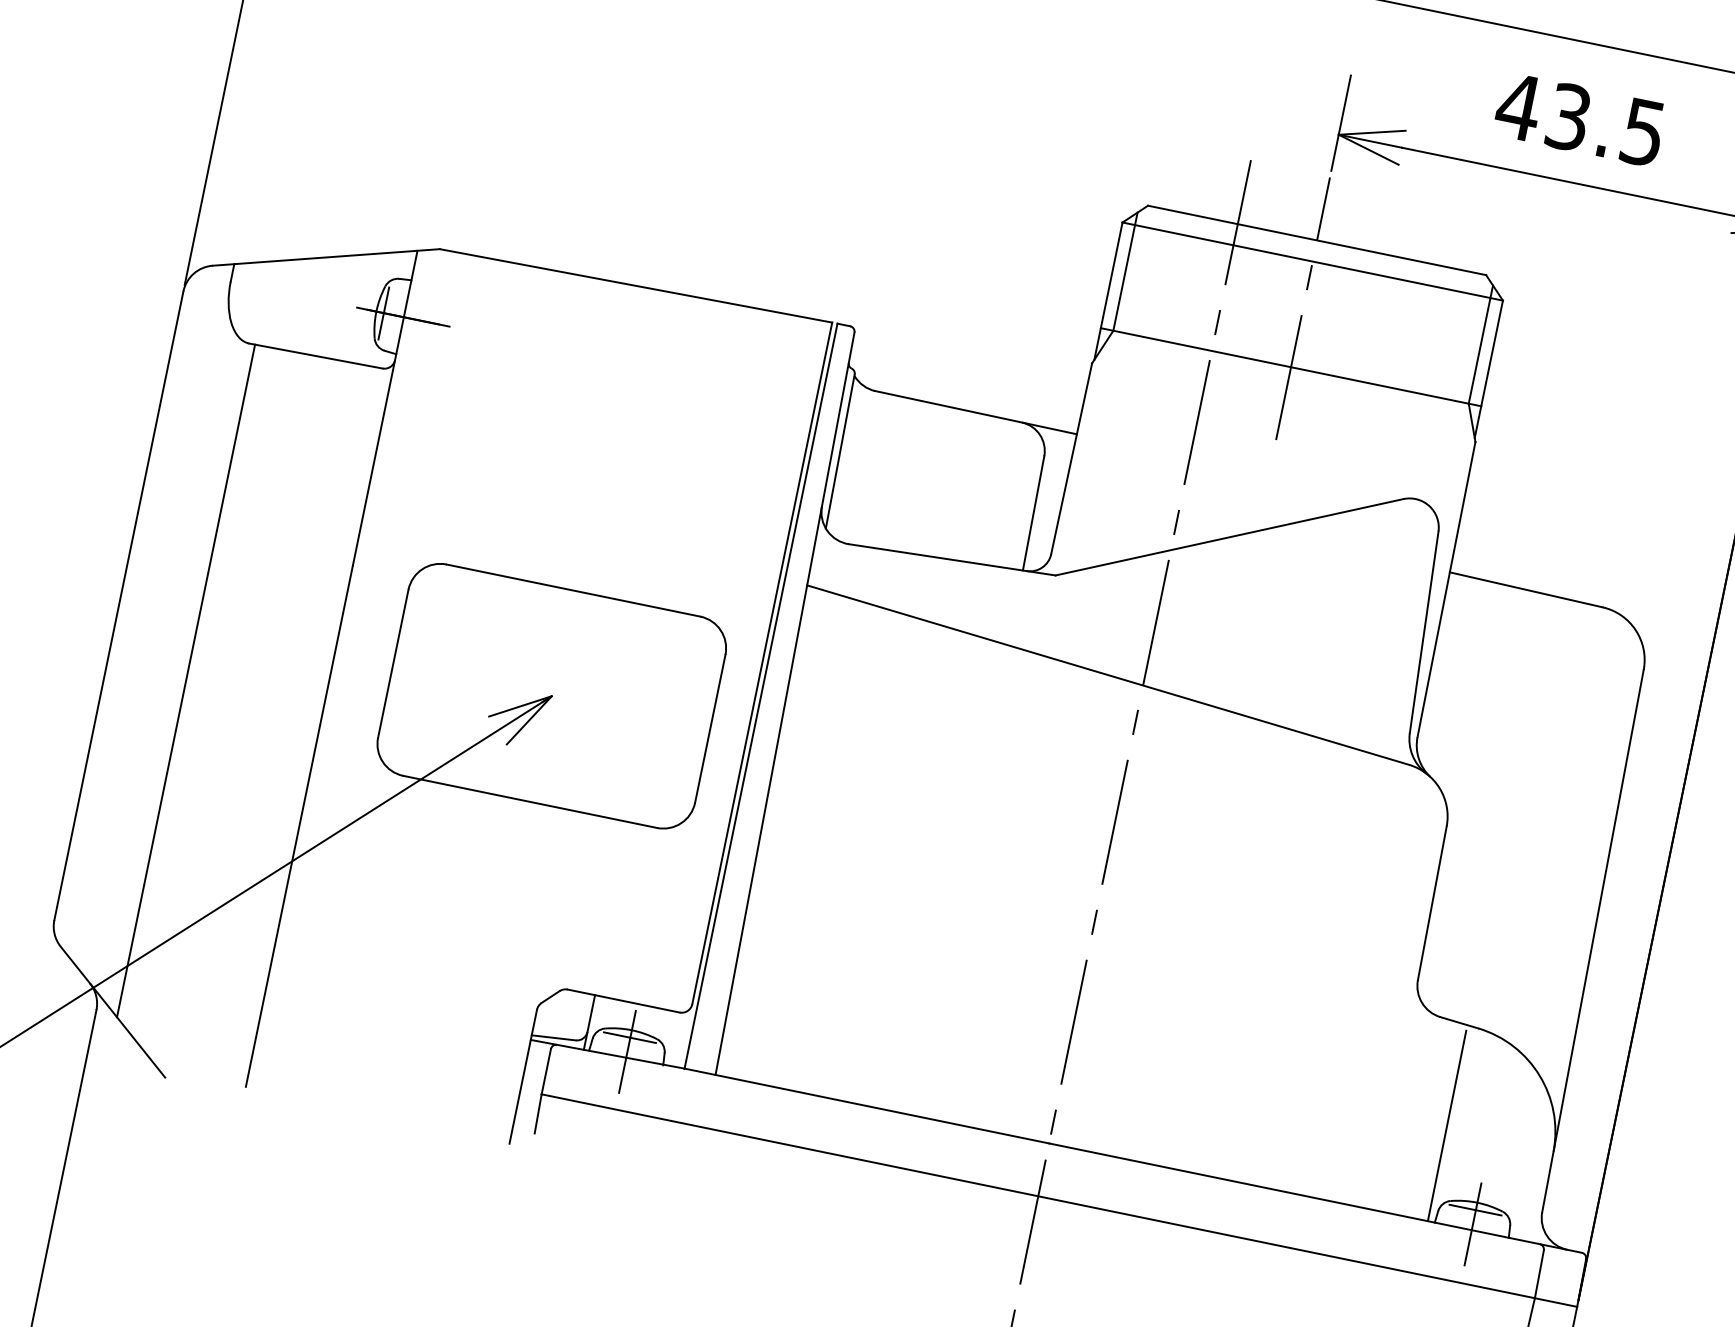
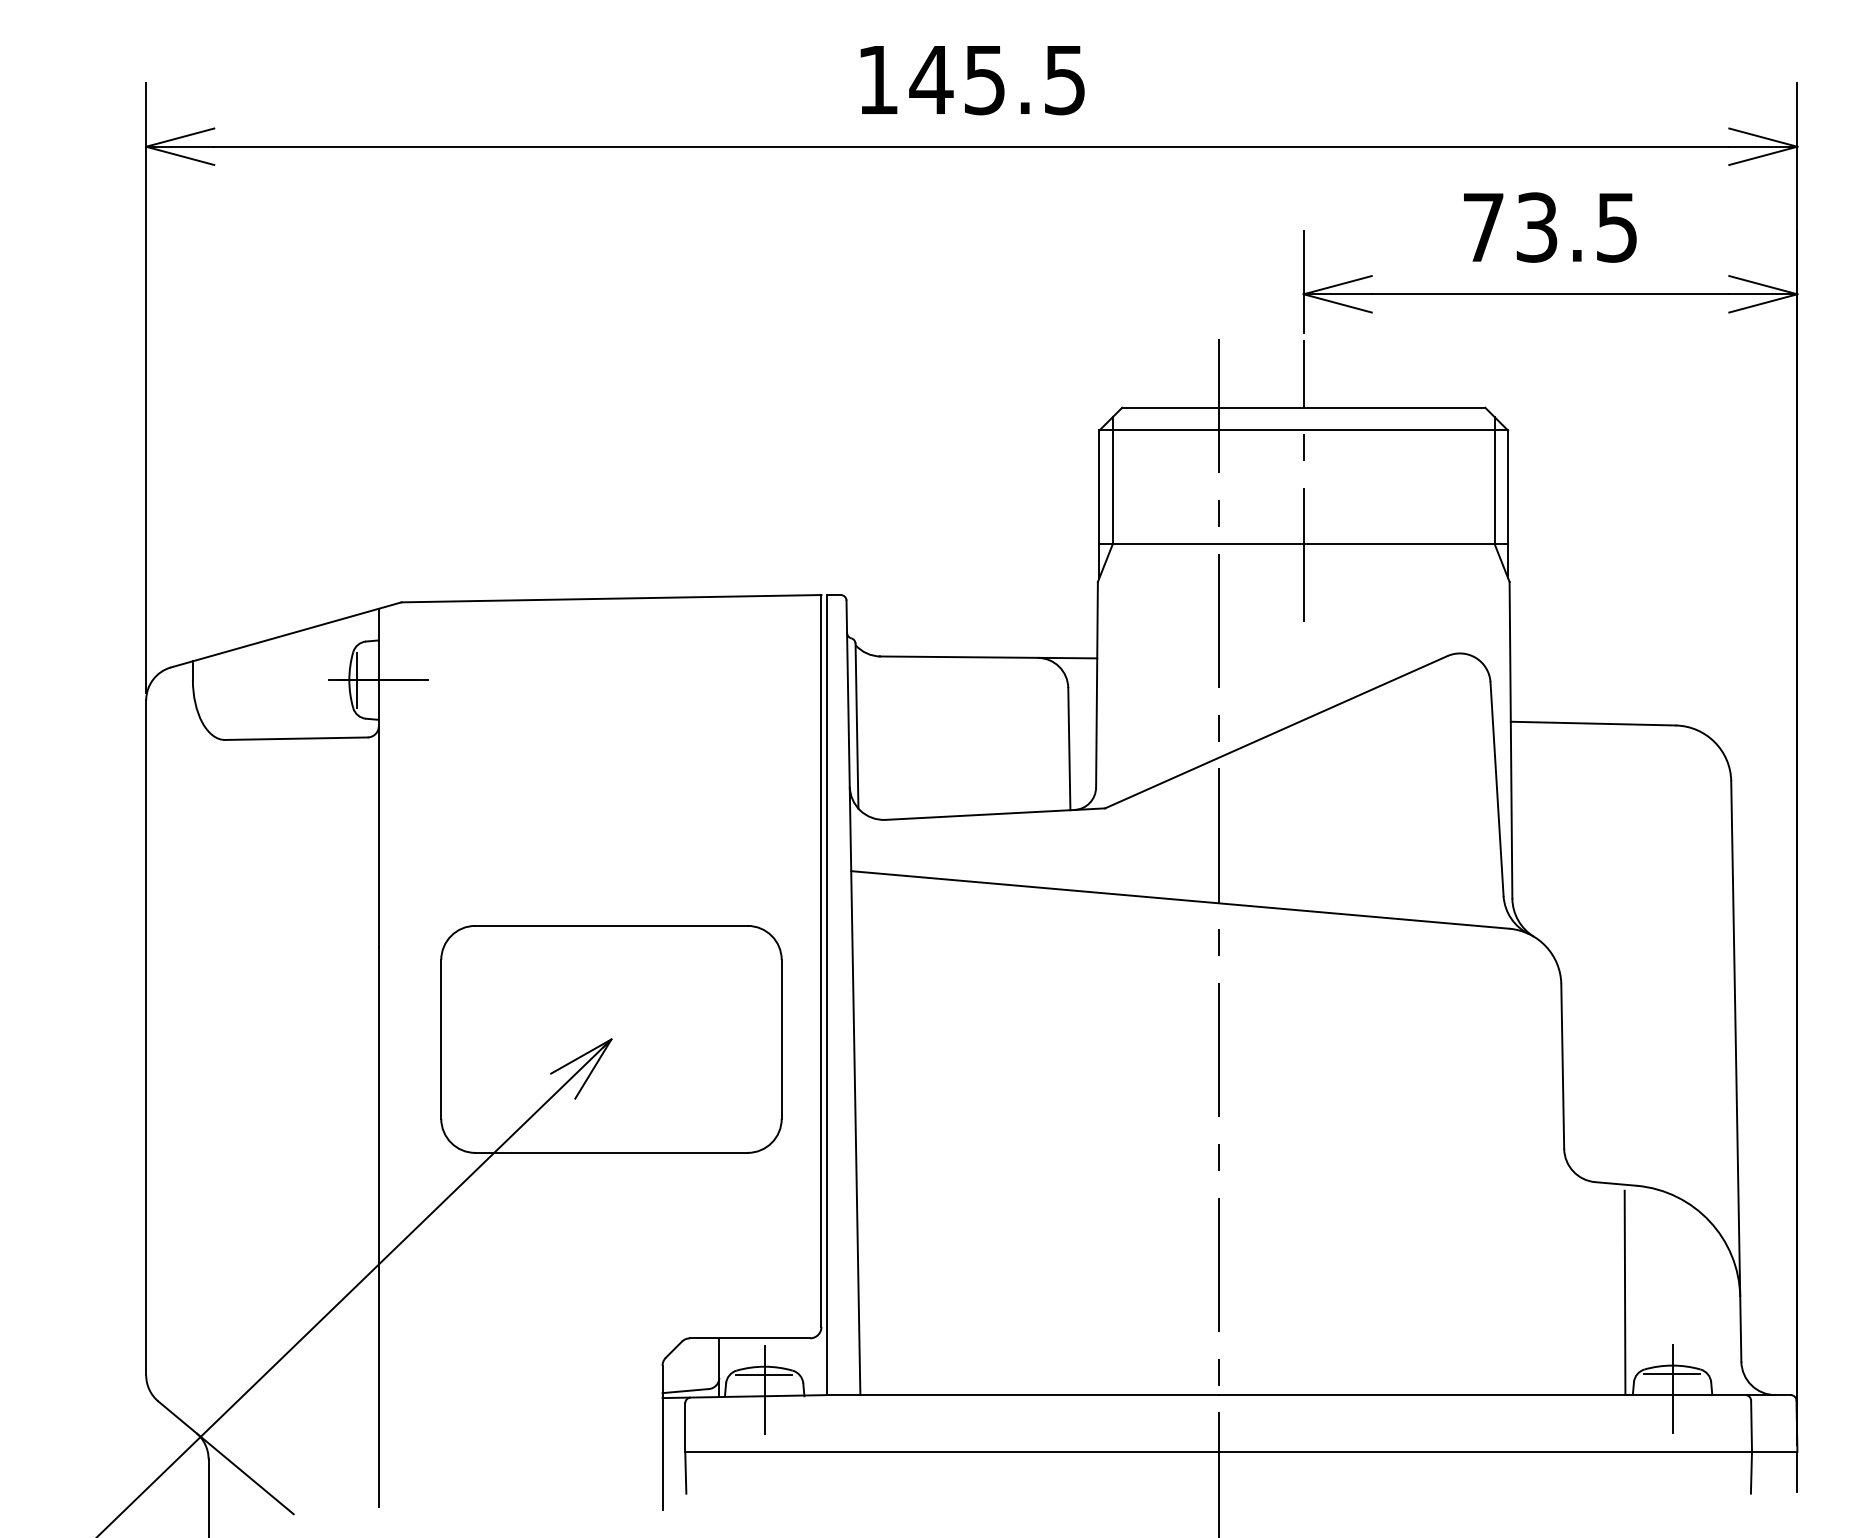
text: (1518, 106) -> (1483, 227), 43.5 -> 73.5
line: (186, 680) -> (231, 1100), removed

